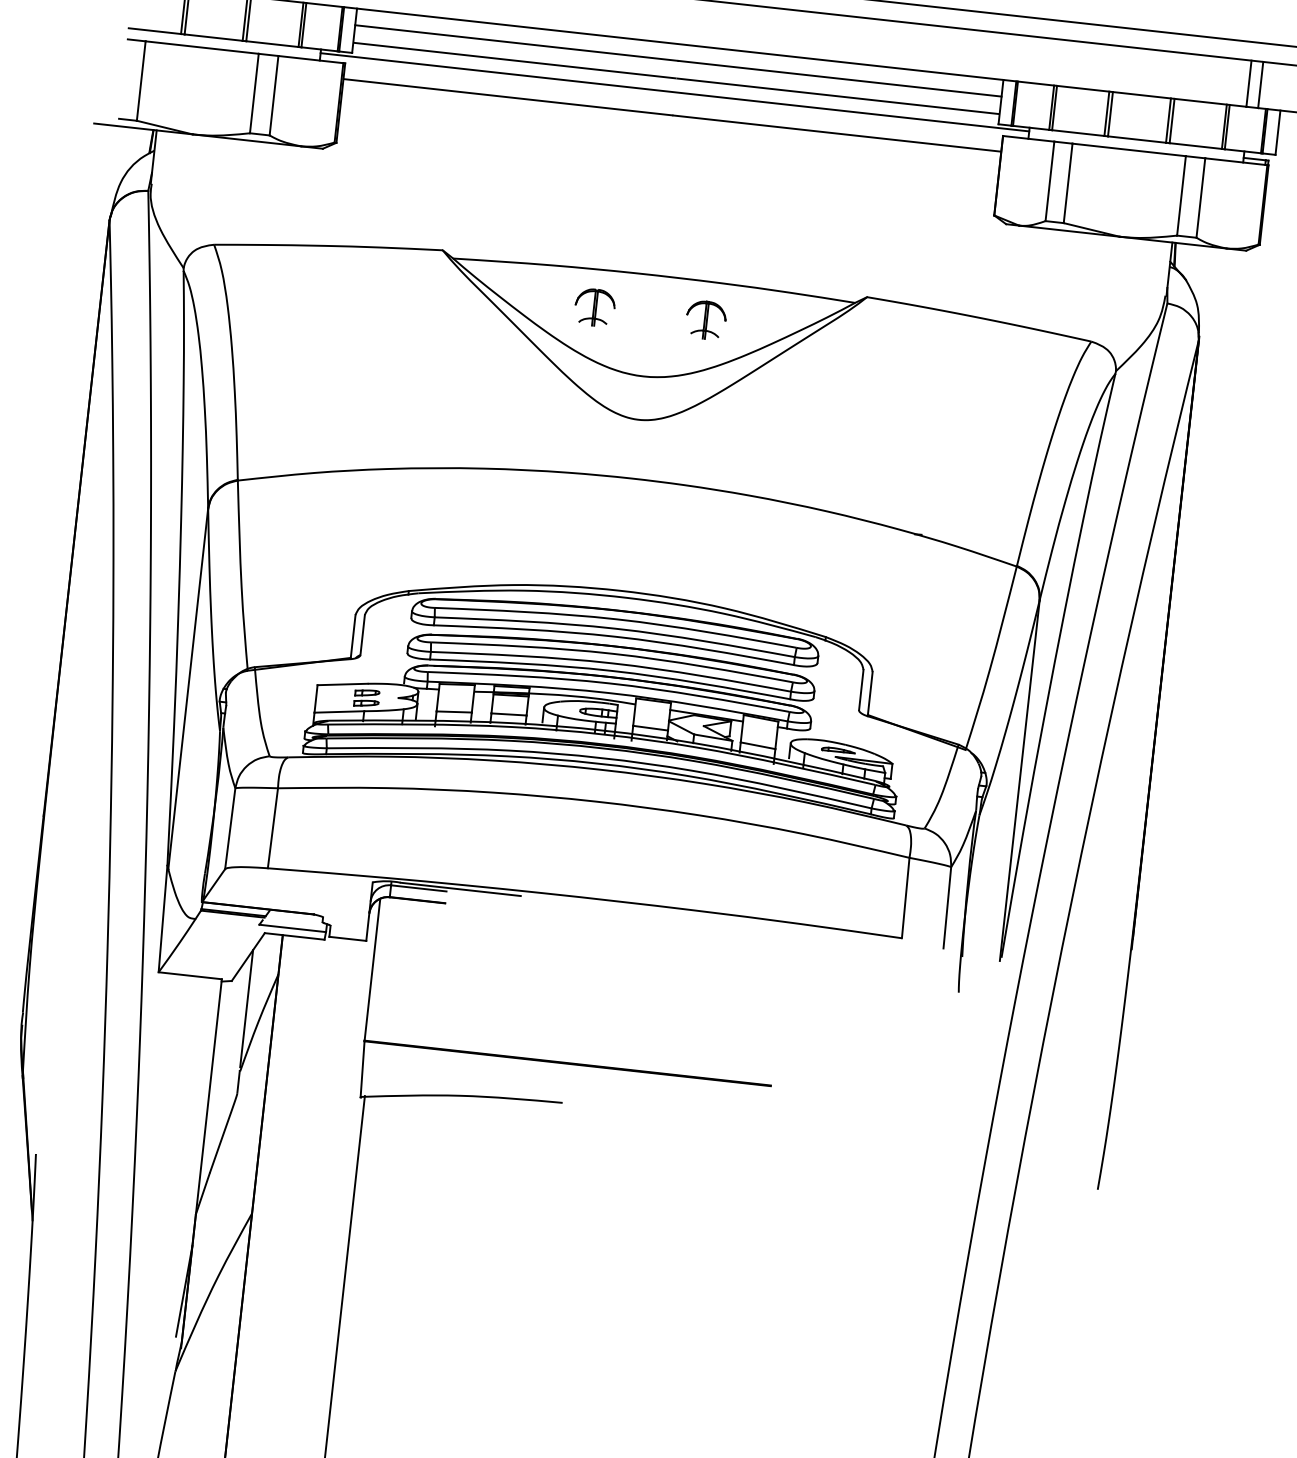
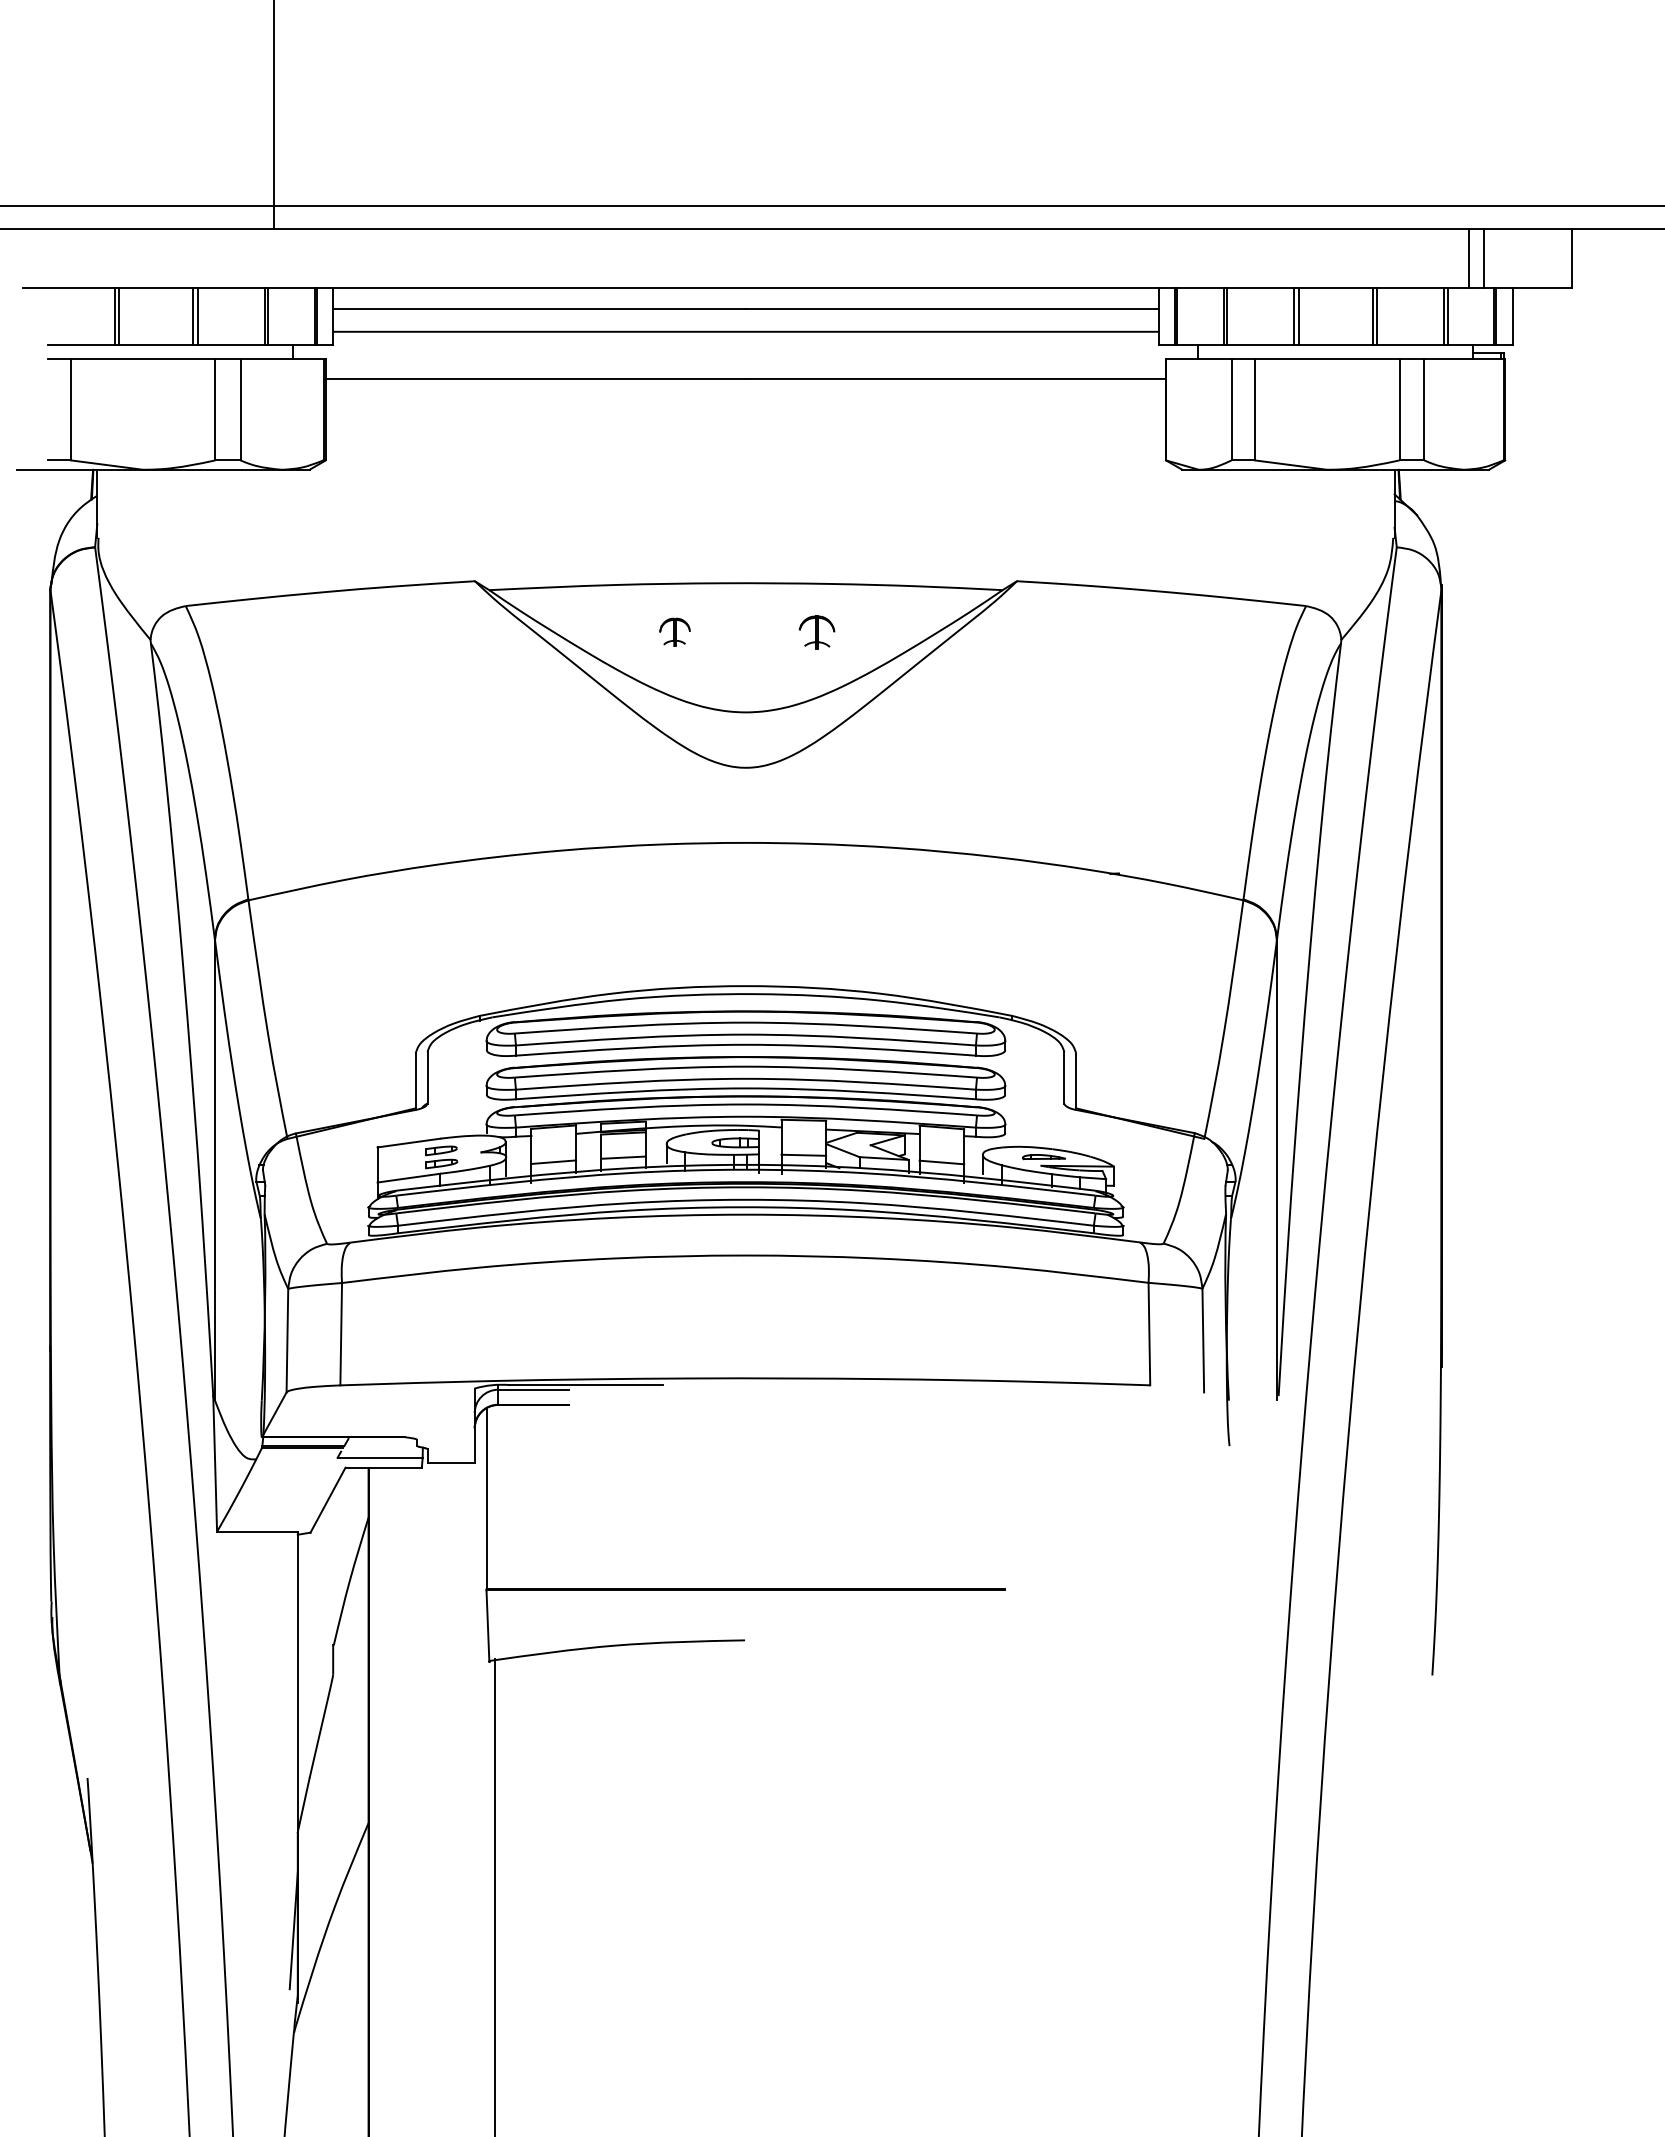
line: (674, 92) -> (745, 349), removed
part: (594, 307) -> (674, 632), size x0.6
part: (705, 319) -> (816, 632), size x0.7
line: (246, 1008) -> (333, 1565), removed

